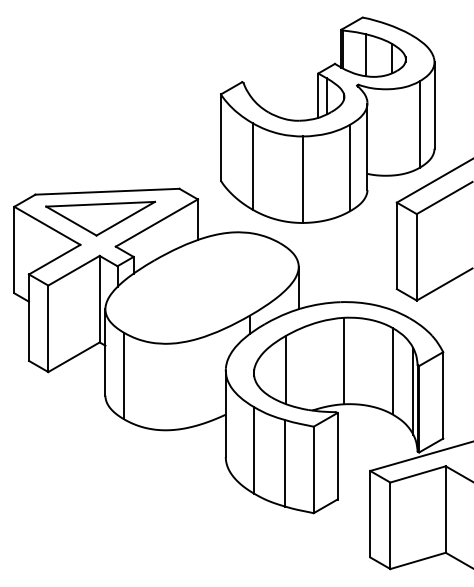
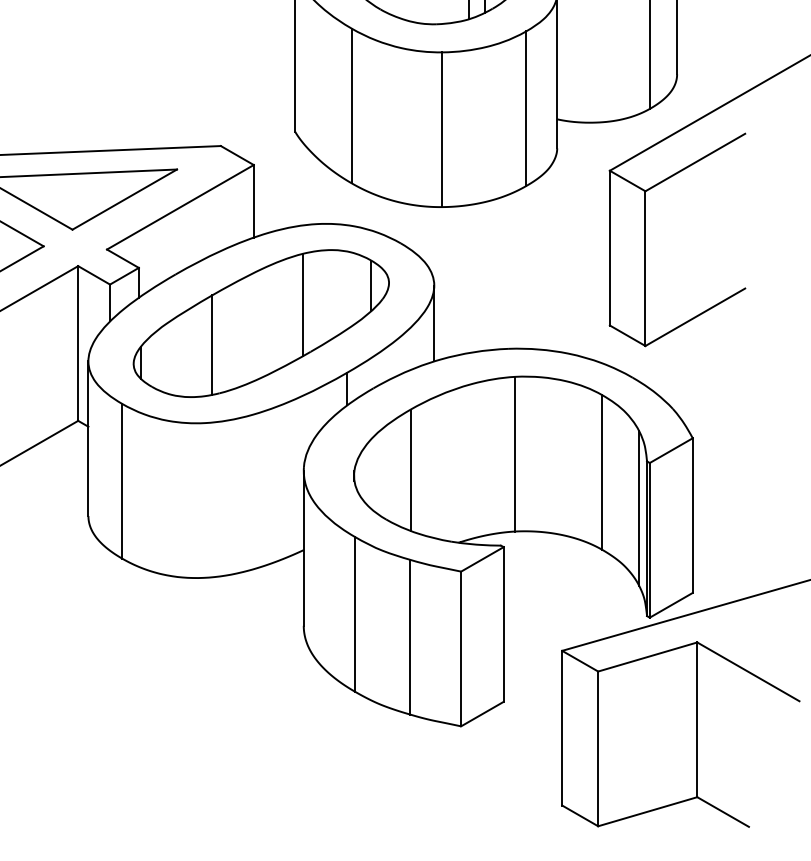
part: (201, 288) -> (260, 324), added

